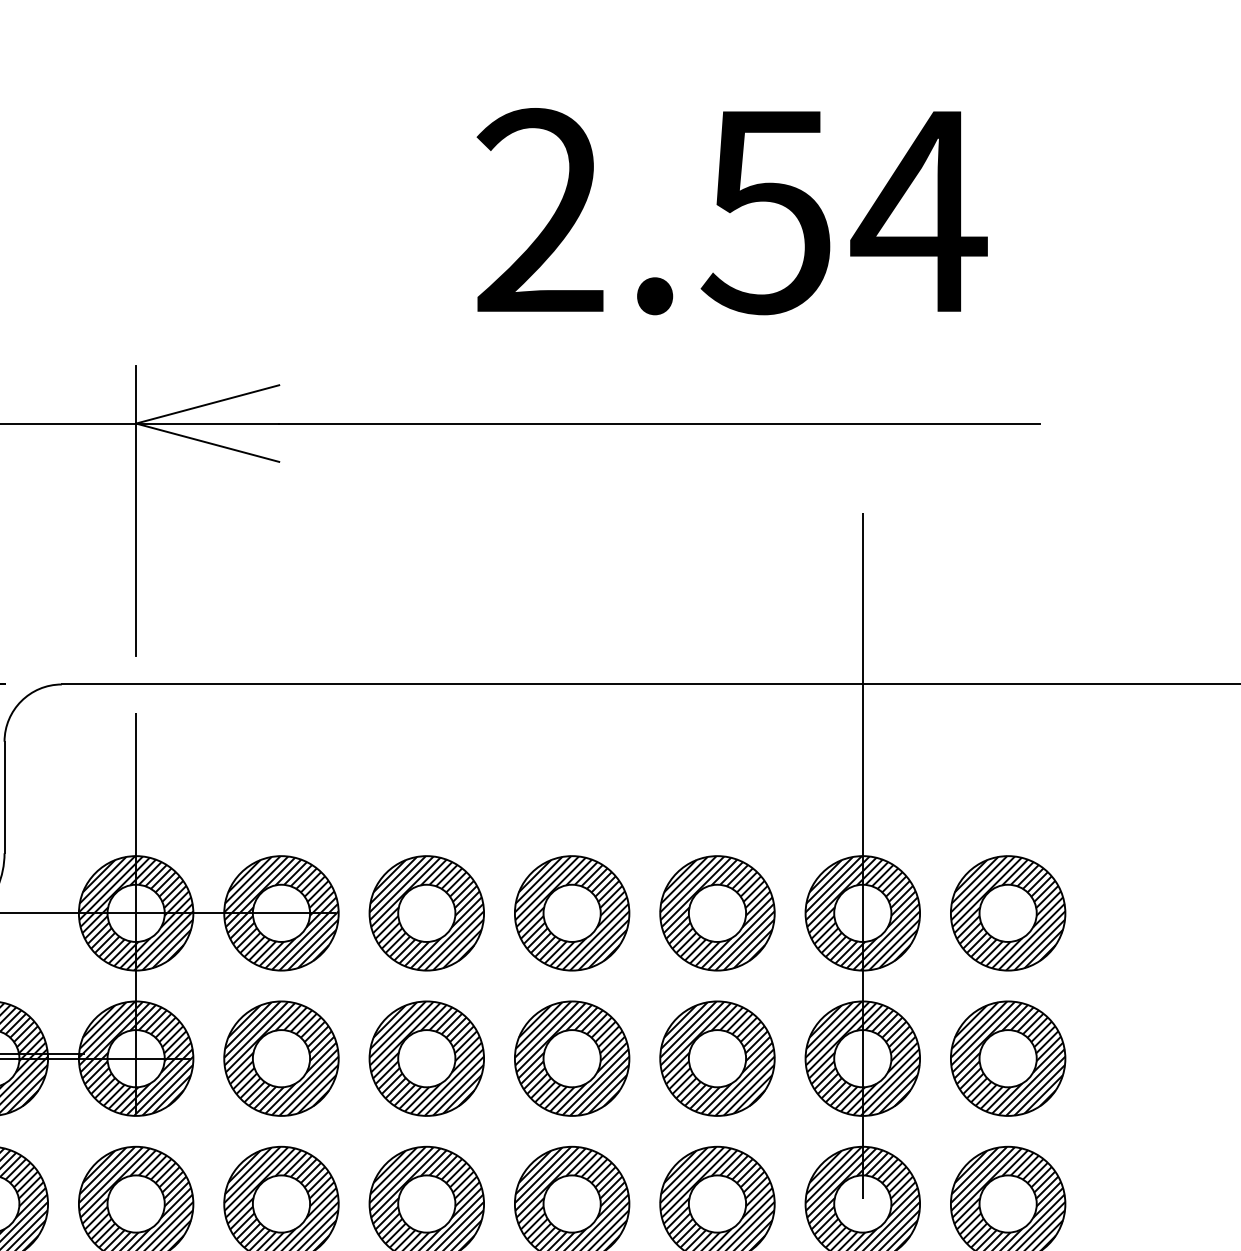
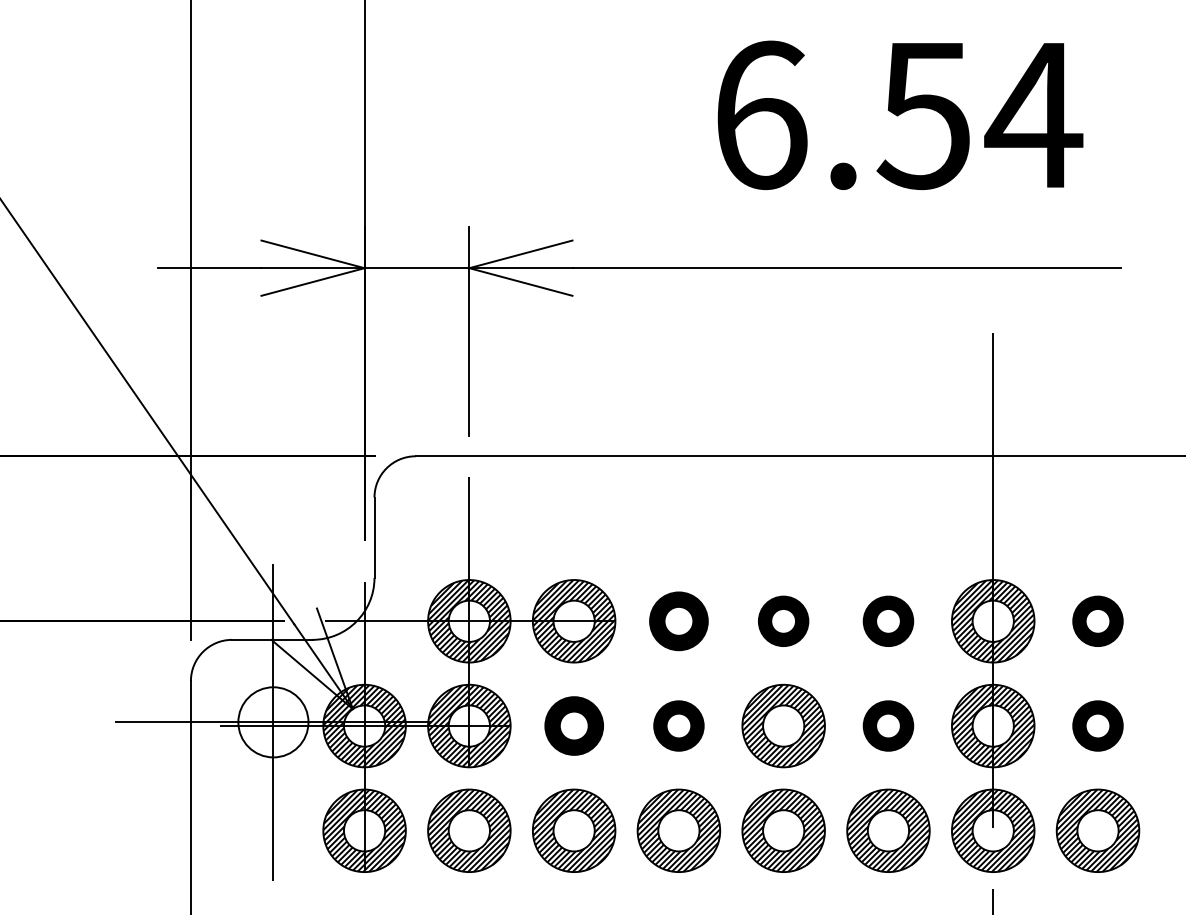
text: (541, 211) -> (761, 115), 2.54 -> 6.54
part: (426, 913) -> (678, 621), size x0.7
part: (571, 913) -> (783, 621), size x0.6
part: (717, 913) -> (888, 621), size x0.6
part: (1007, 913) -> (1097, 621), size x0.6
part: (281, 1057) -> (574, 725), size x0.7
part: (426, 1057) -> (678, 725), size x0.6
part: (717, 1057) -> (888, 725), size x0.6
part: (1007, 1057) -> (1097, 725), size x0.6

